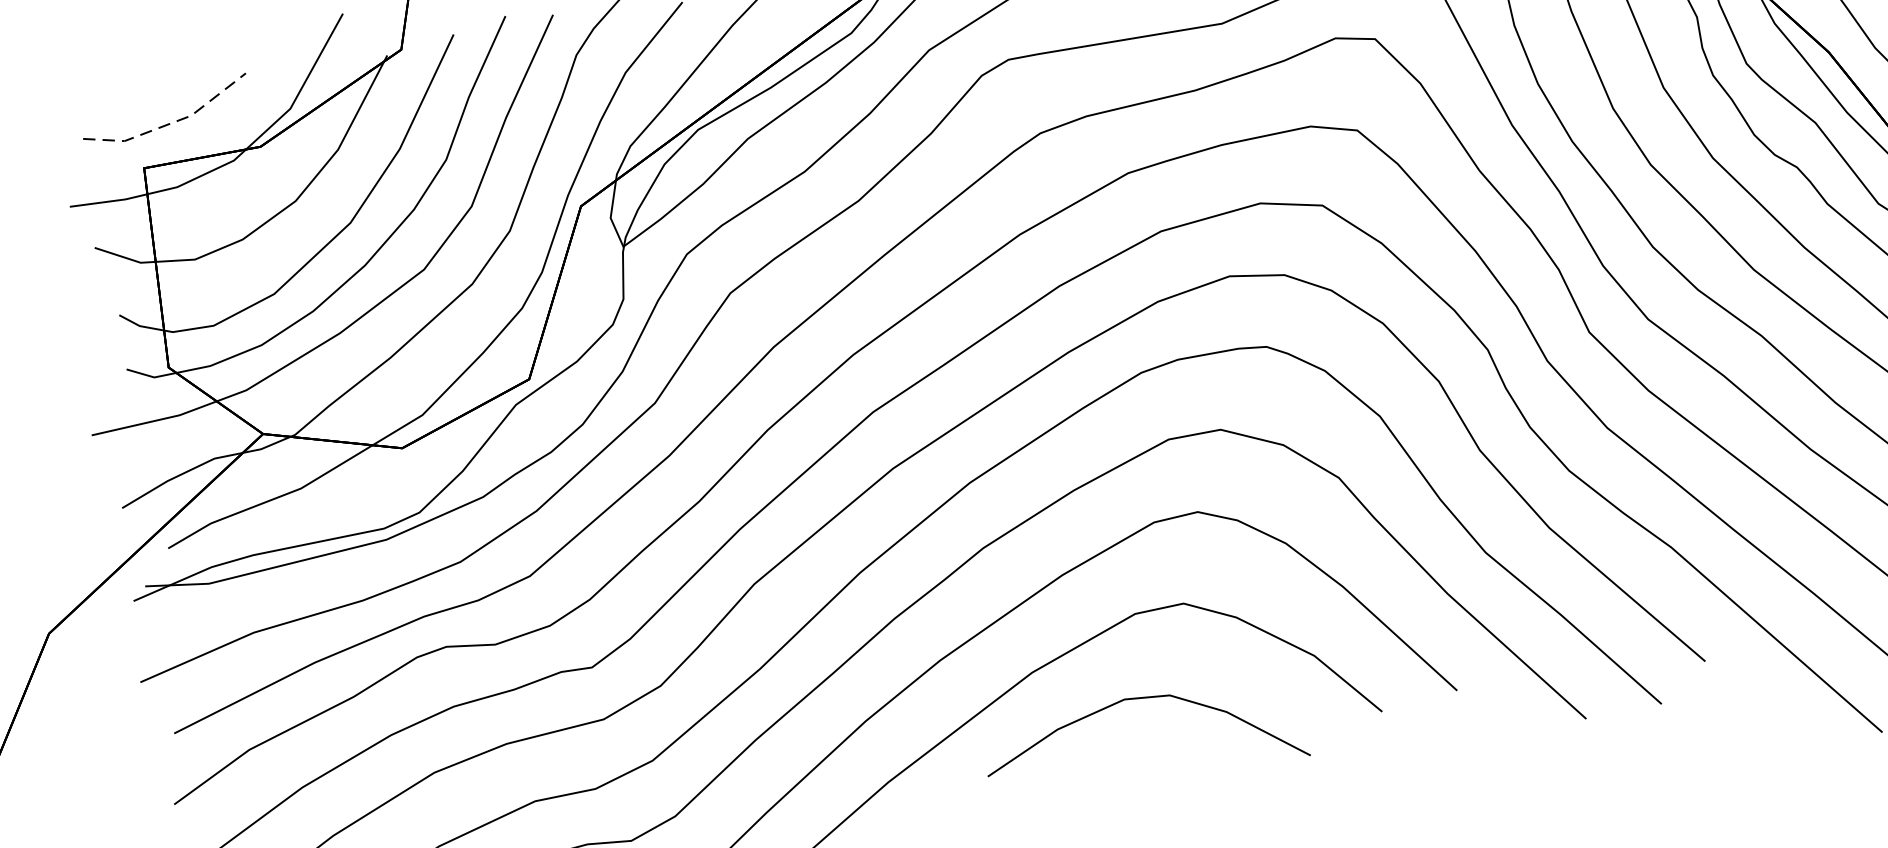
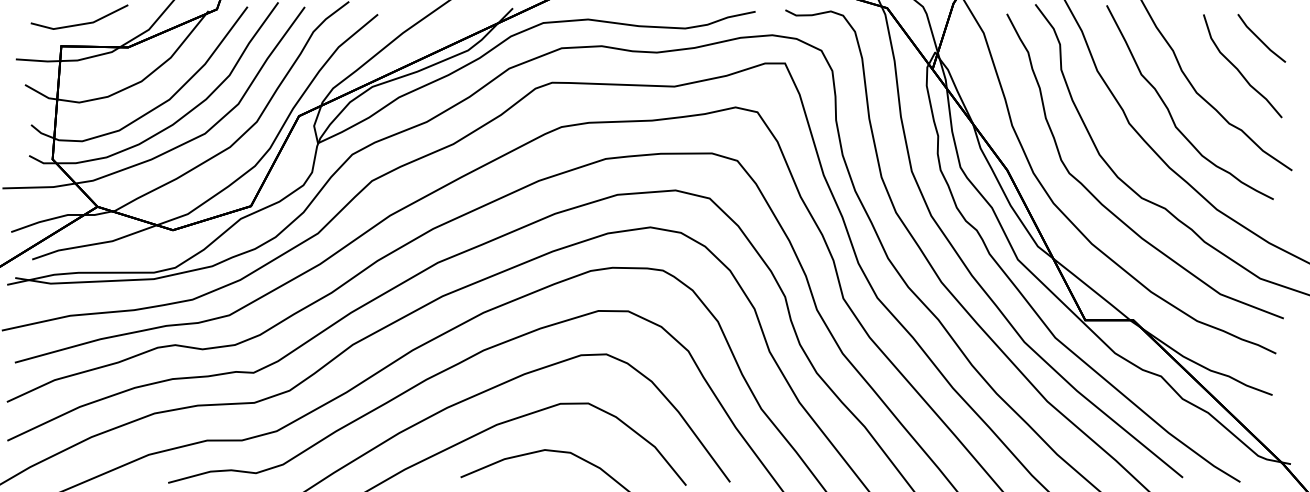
line: (171, 123) -> (81, 24), dashed -> solid

